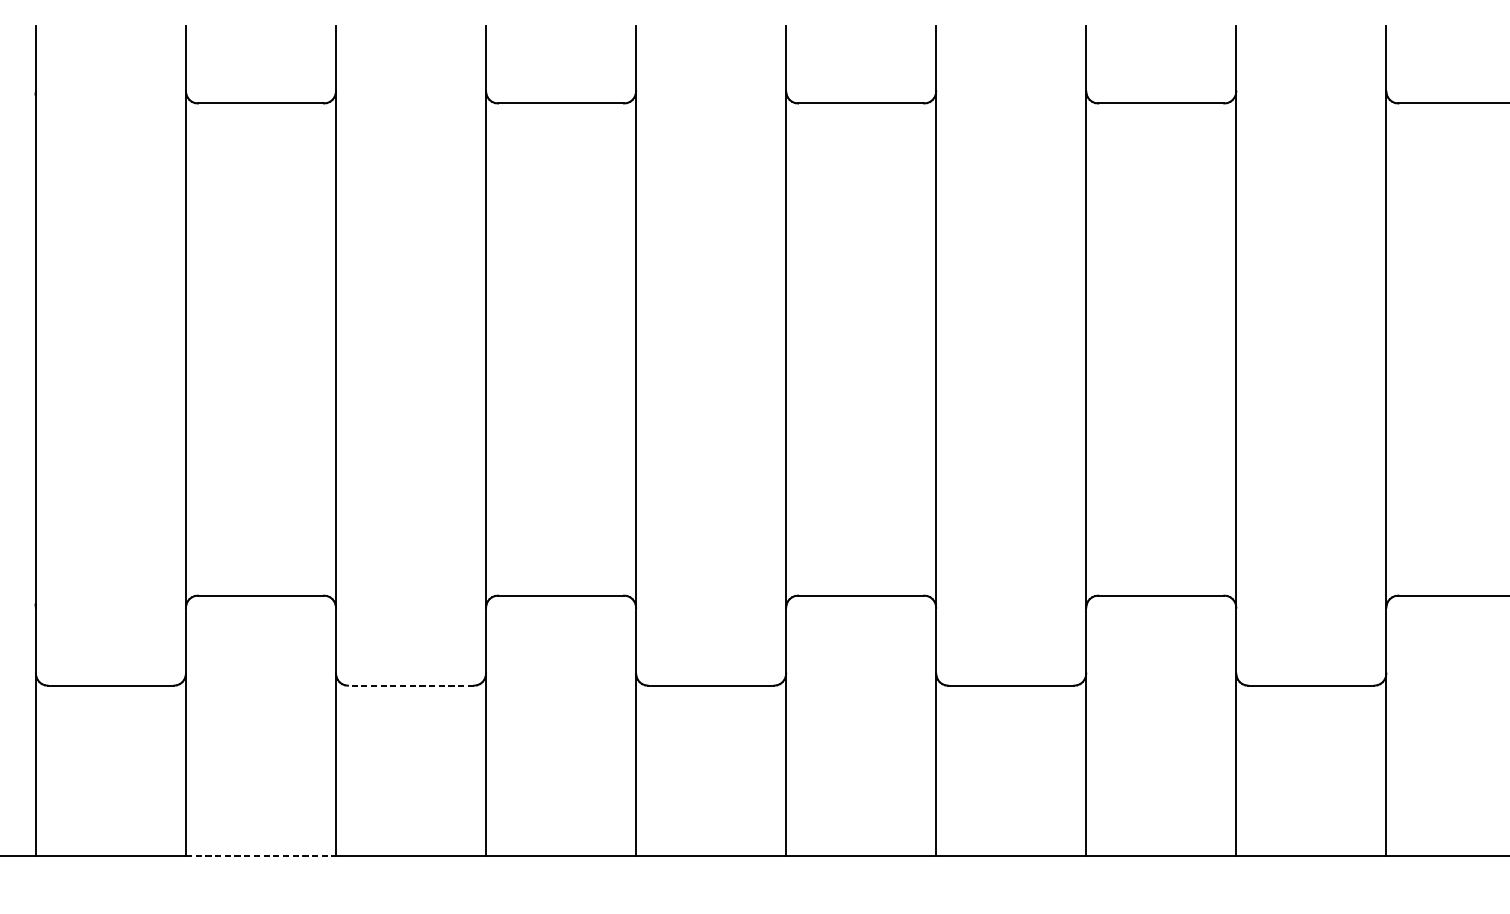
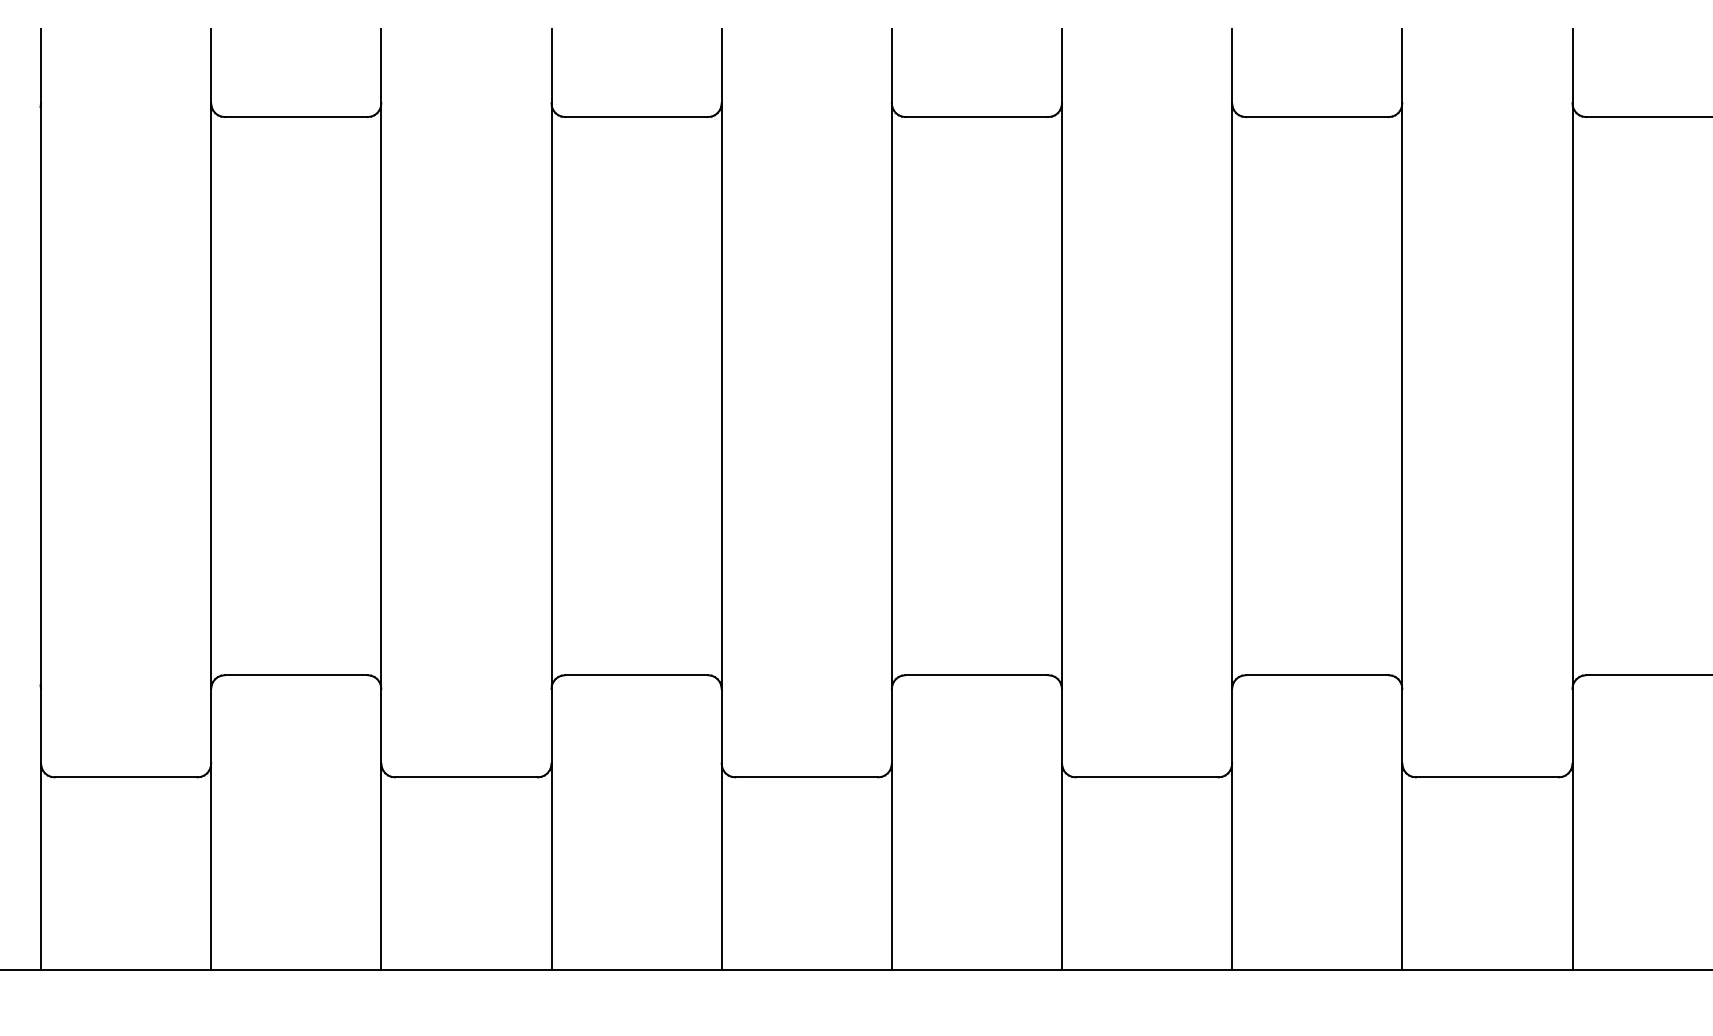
line: (410, 685) -> (465, 777), dashed -> solid
line: (261, 856) -> (296, 970), dashed -> solid

